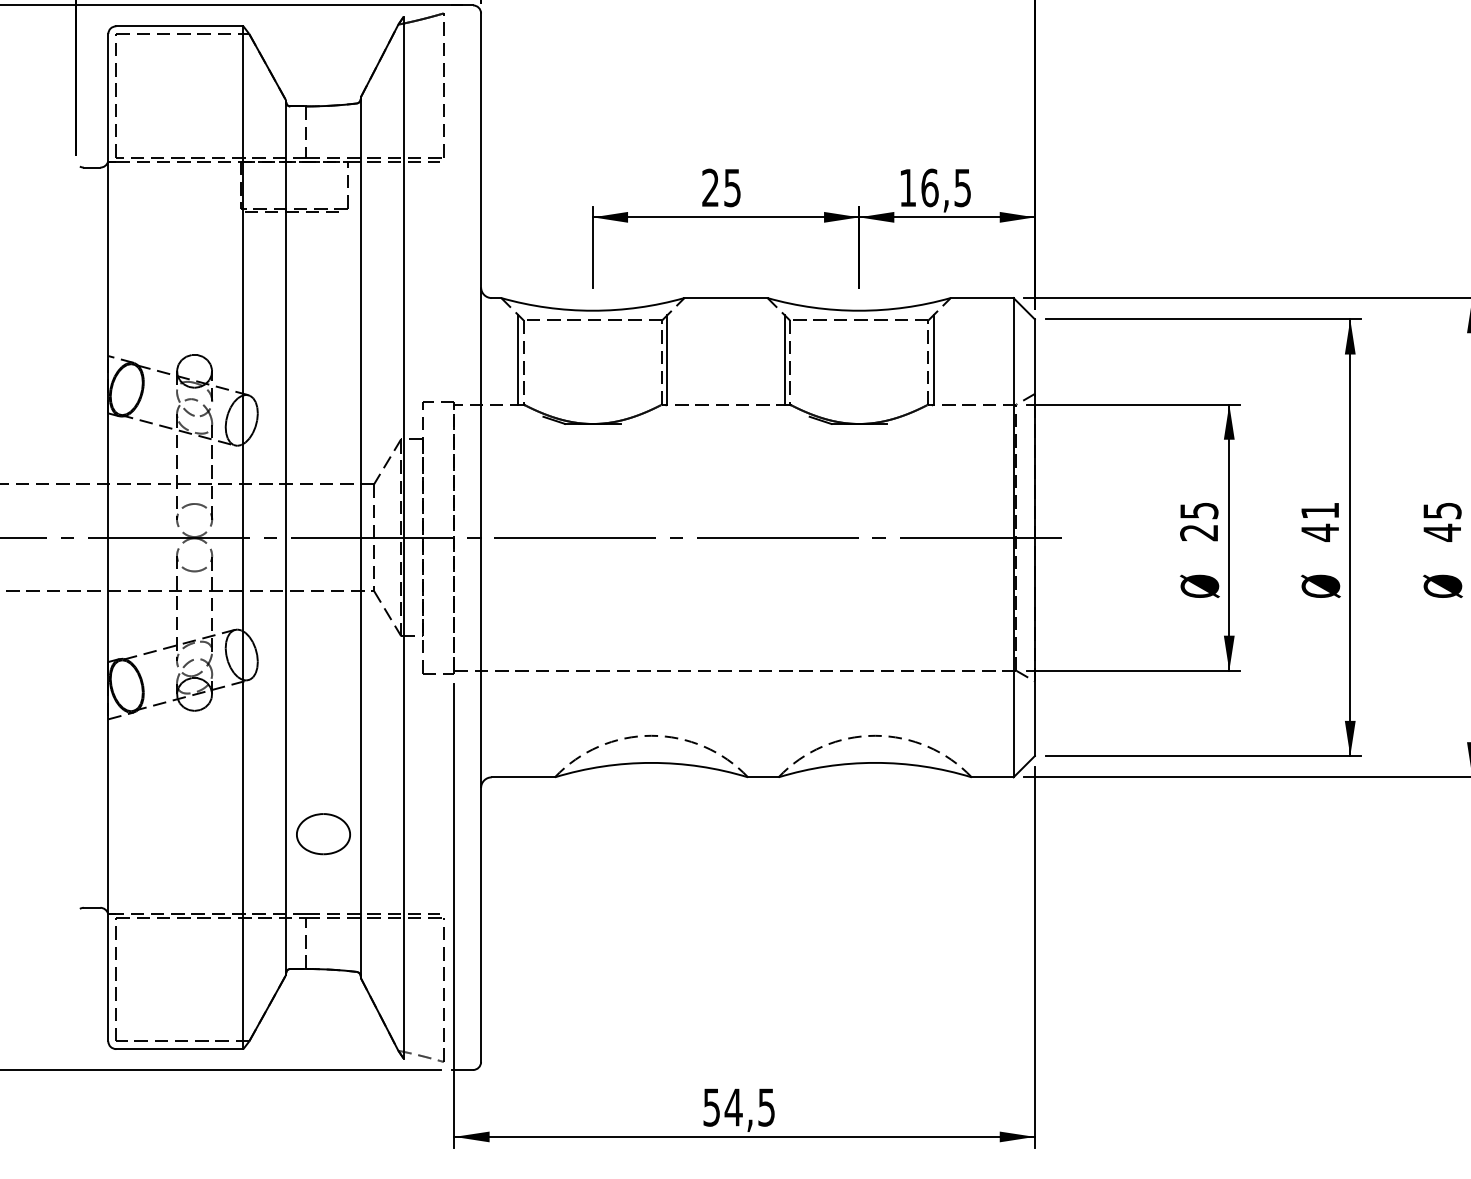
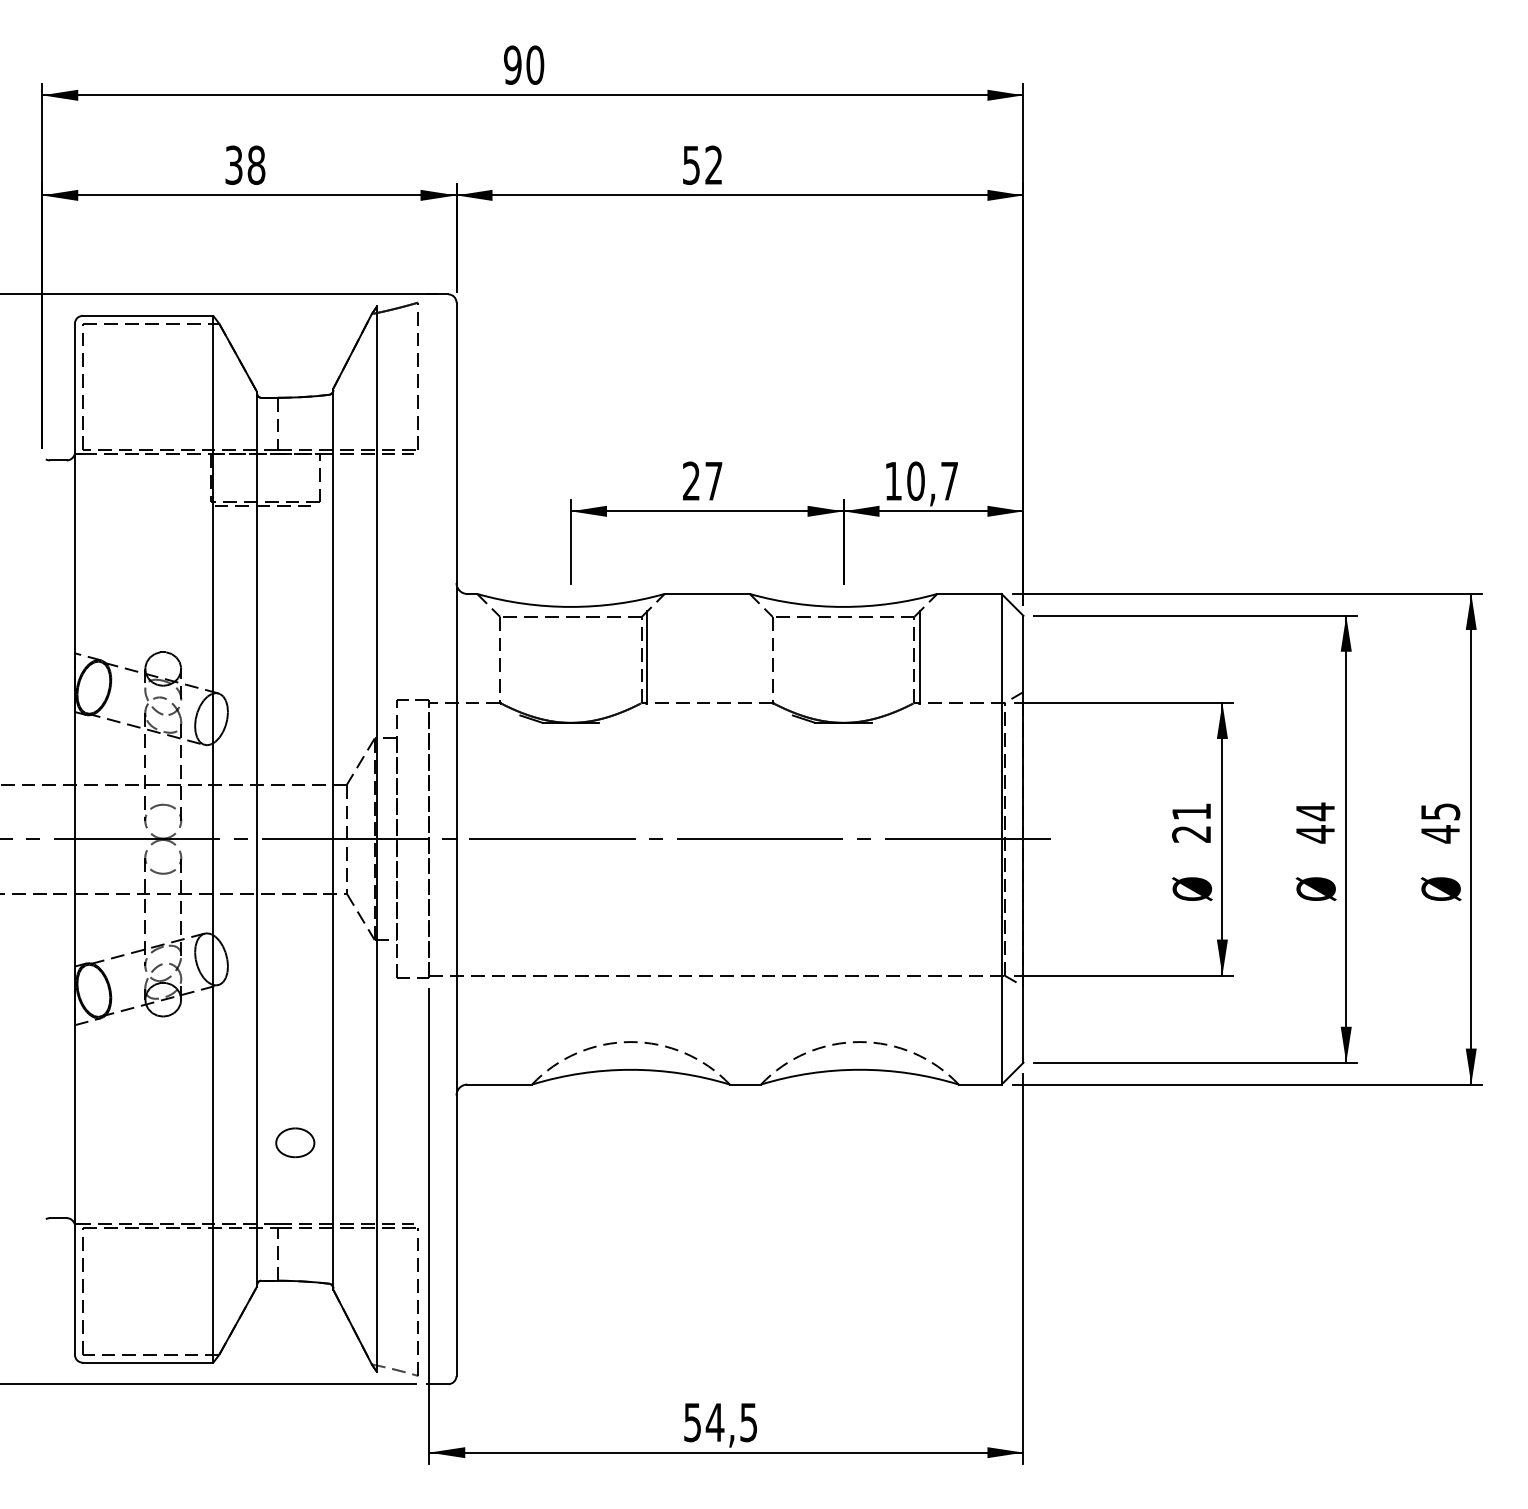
text: (946, 187) -> (932, 480), 16,5 -> 10,7
text: (732, 188) -> (713, 481), 25 -> 27
line: (518, 360) -> (494, 657), removed
line: (784, 360) -> (767, 657), removed
text: (1199, 510) -> (1191, 811), 25 -> 21
text: (1320, 510) -> (1315, 811), 41 -> 44
part: (323, 833) -> (295, 1142), size x0.7

